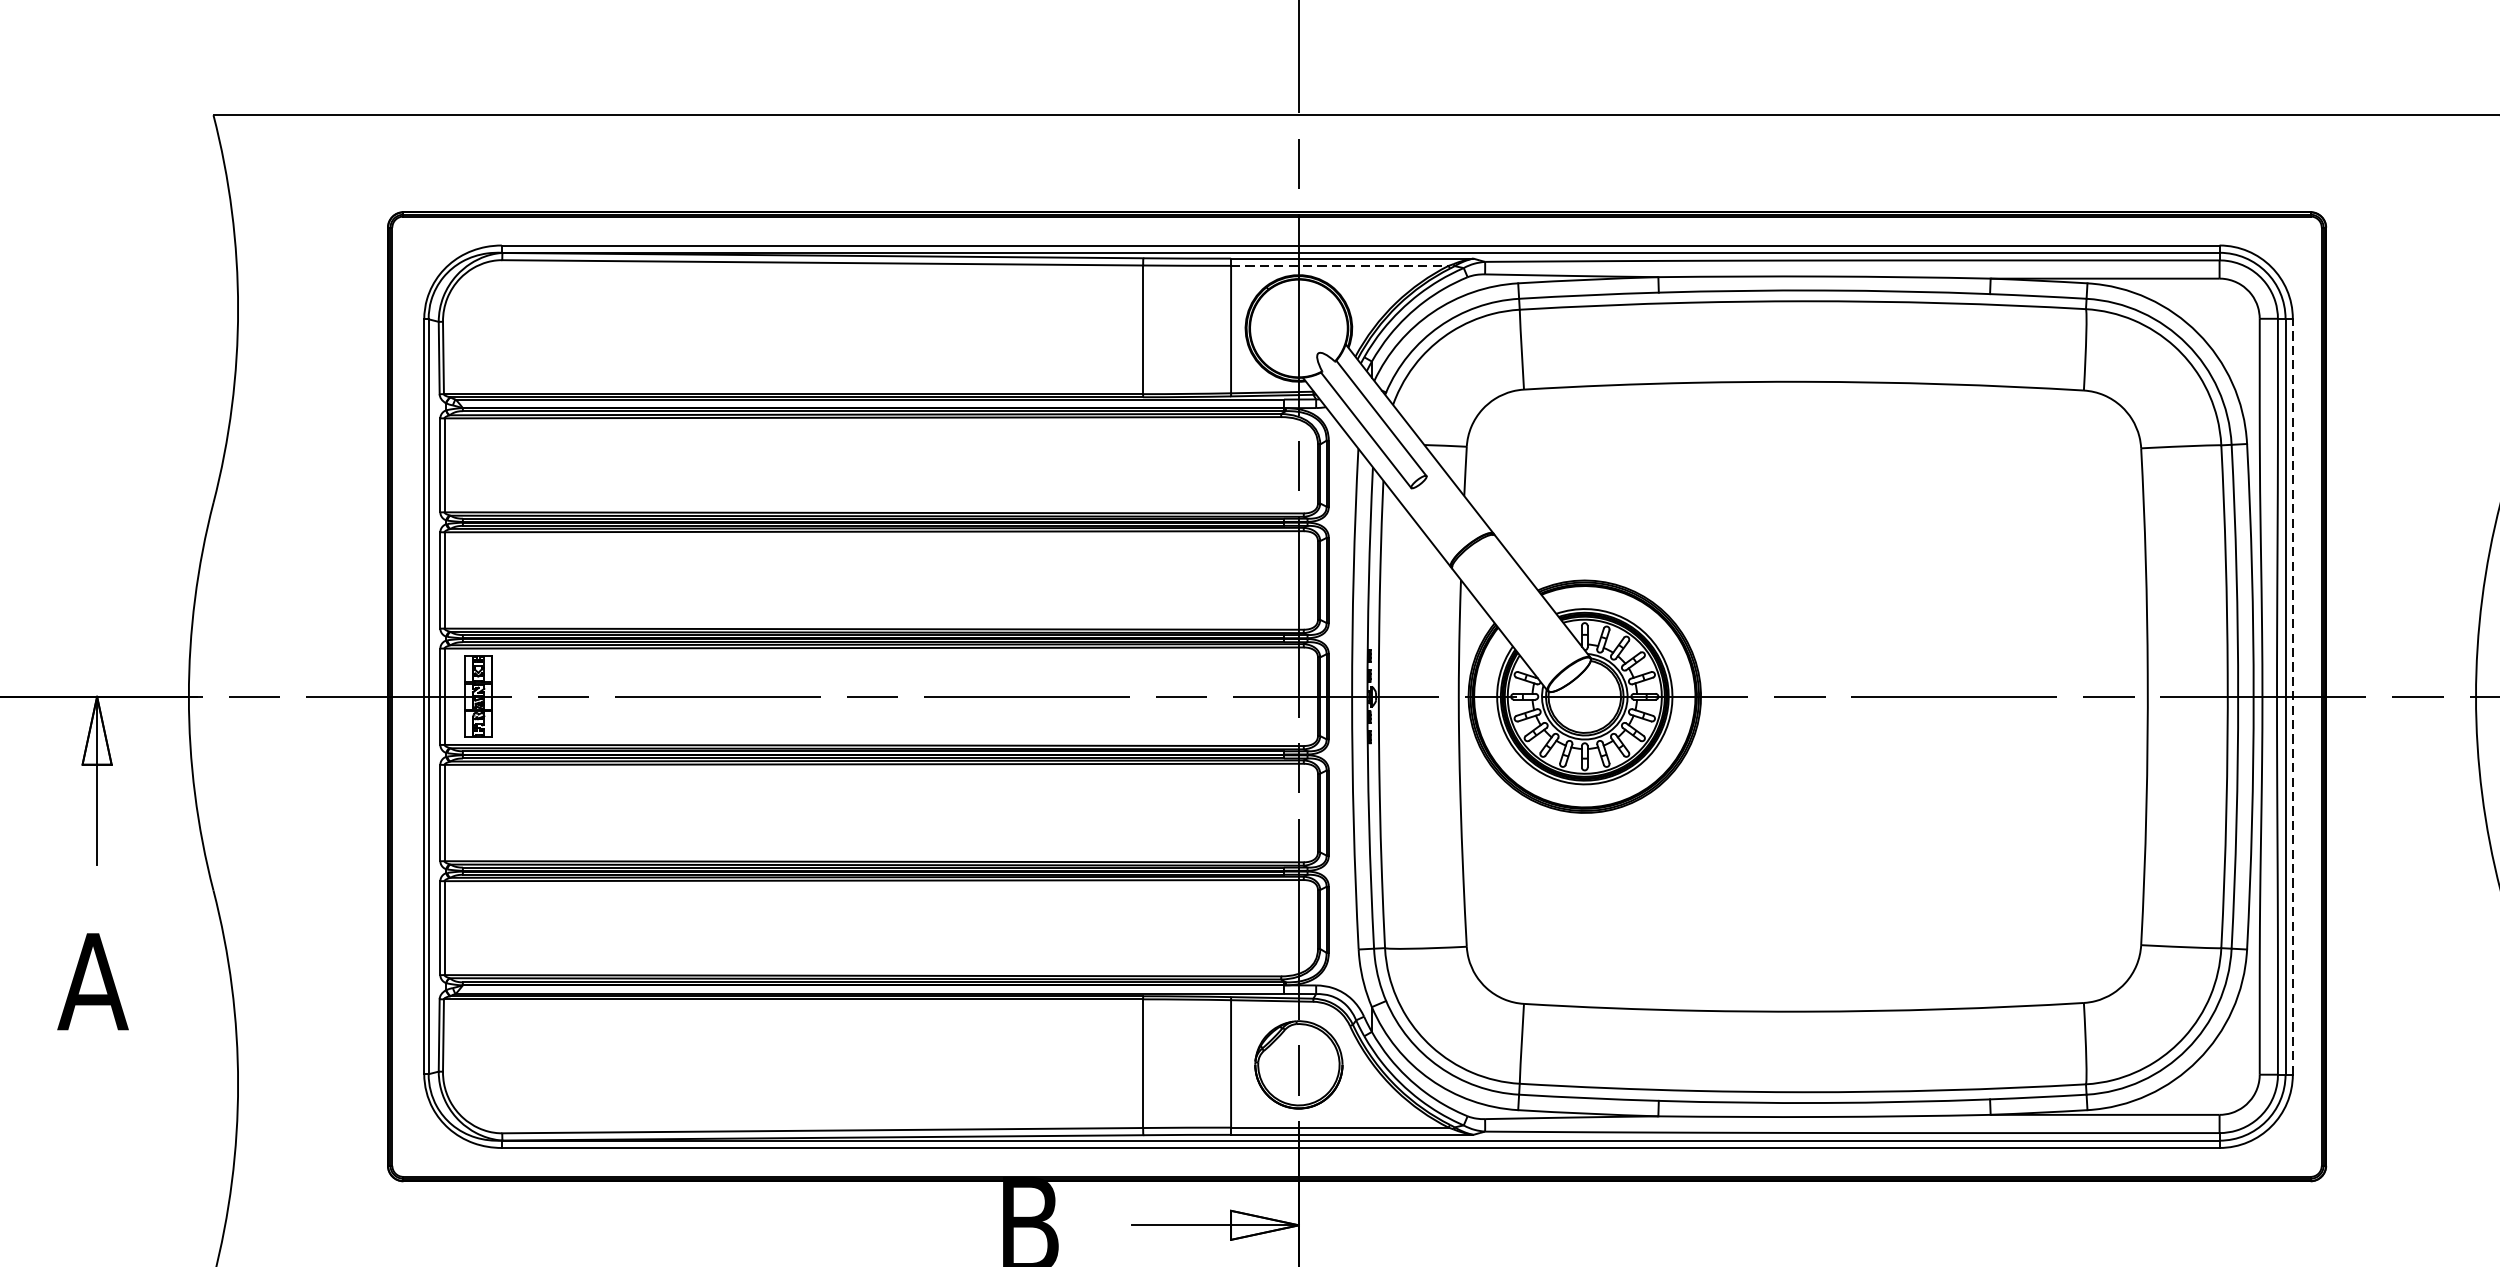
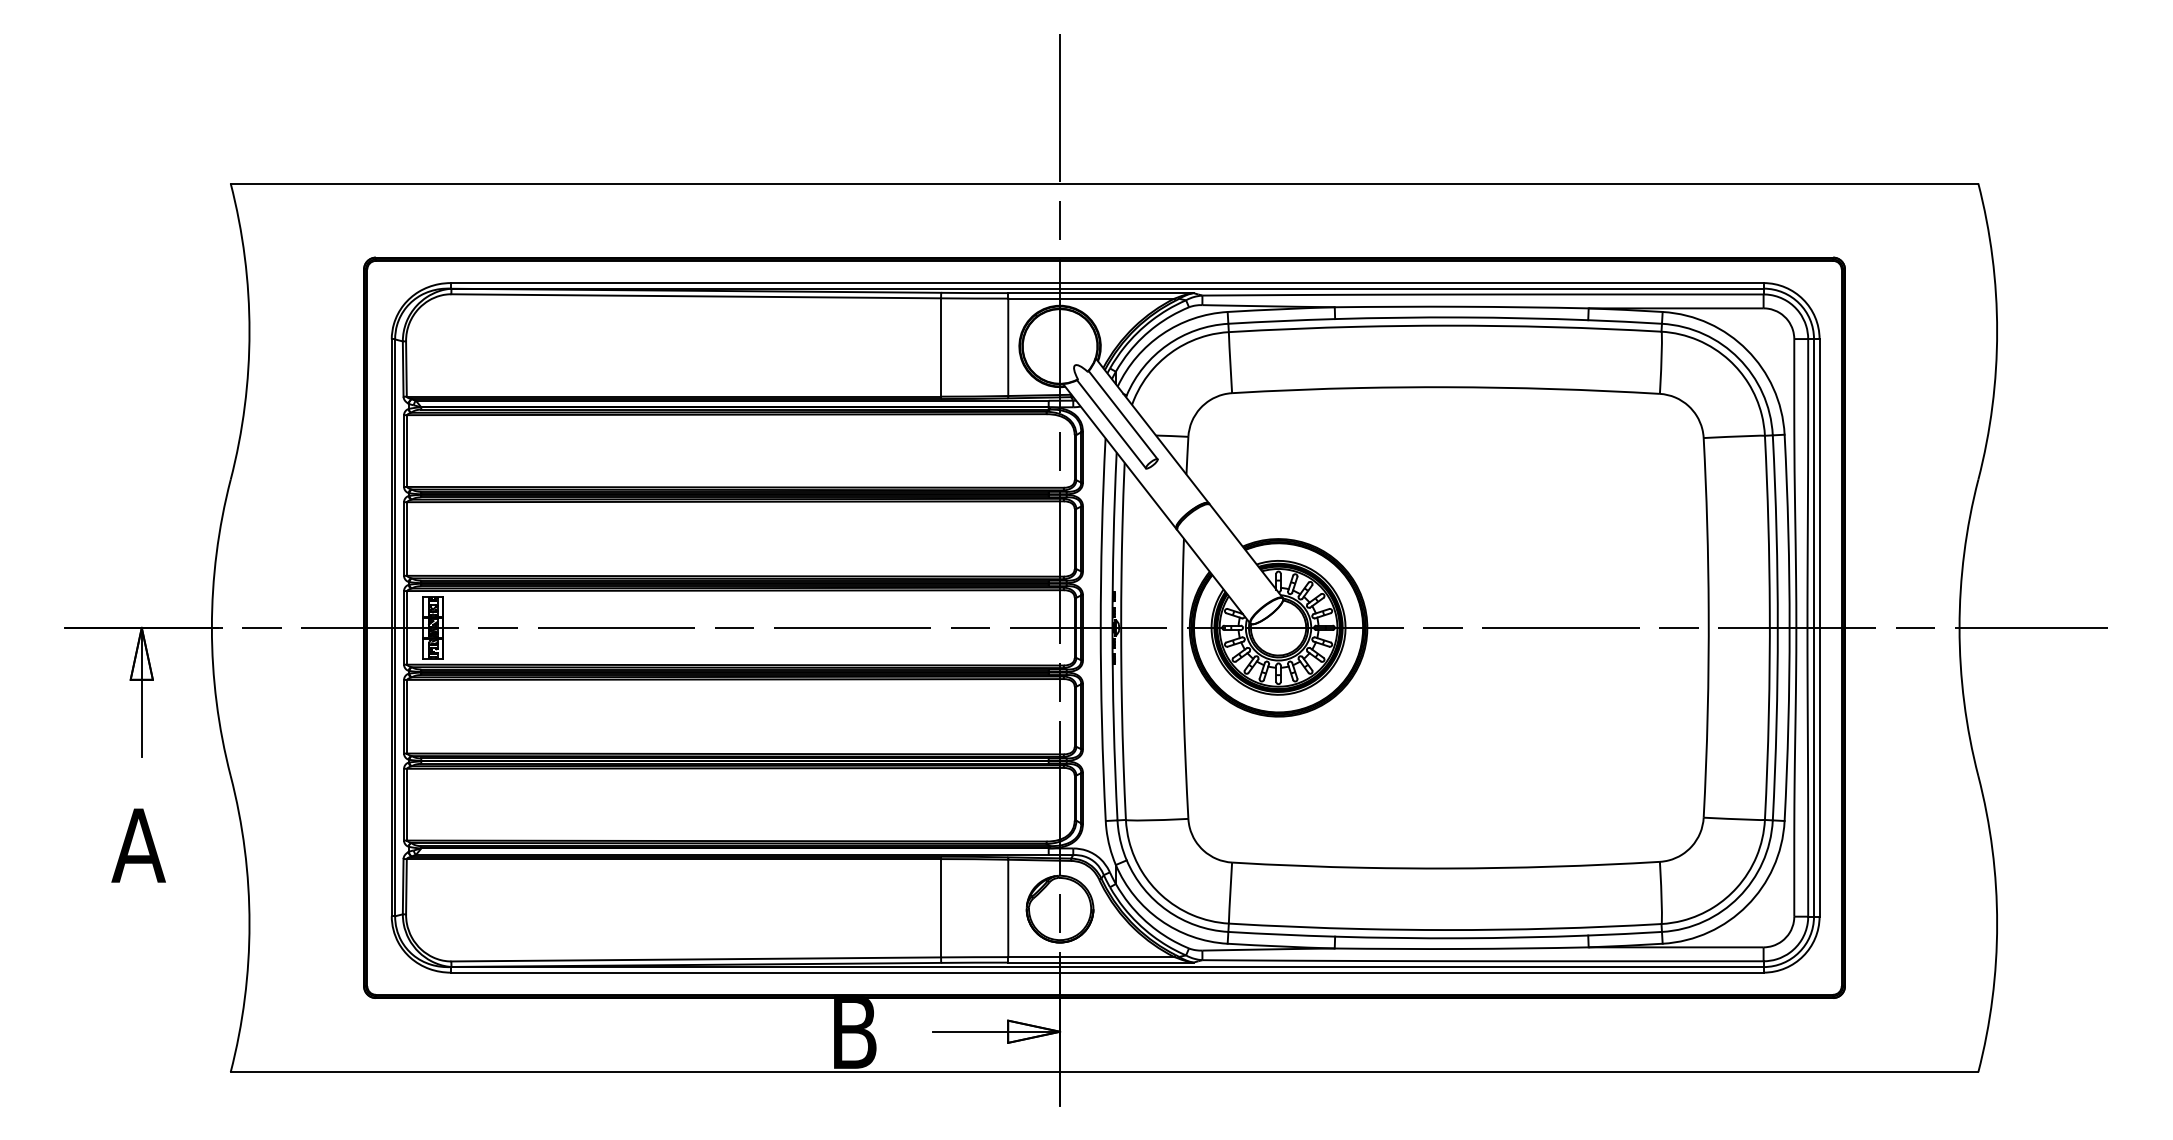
line: (1339, 265) -> (1091, 298), dashed -> solid
line: (2292, 696) -> (1819, 627), dashed -> solid

